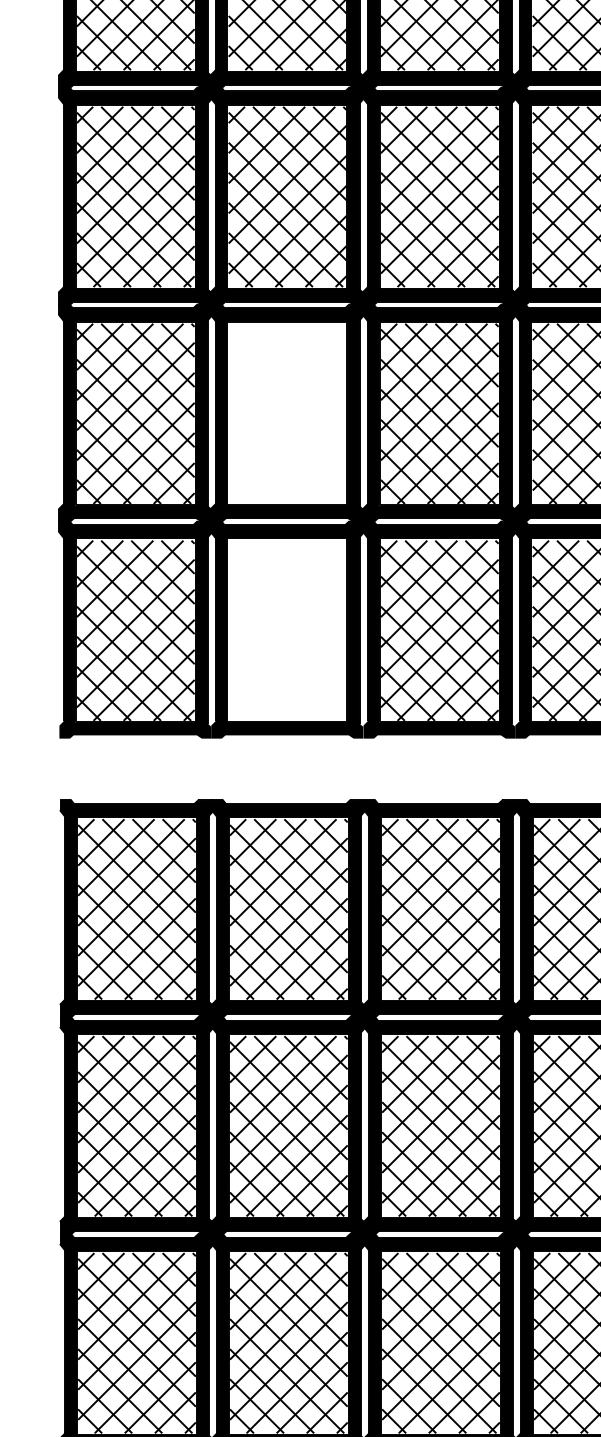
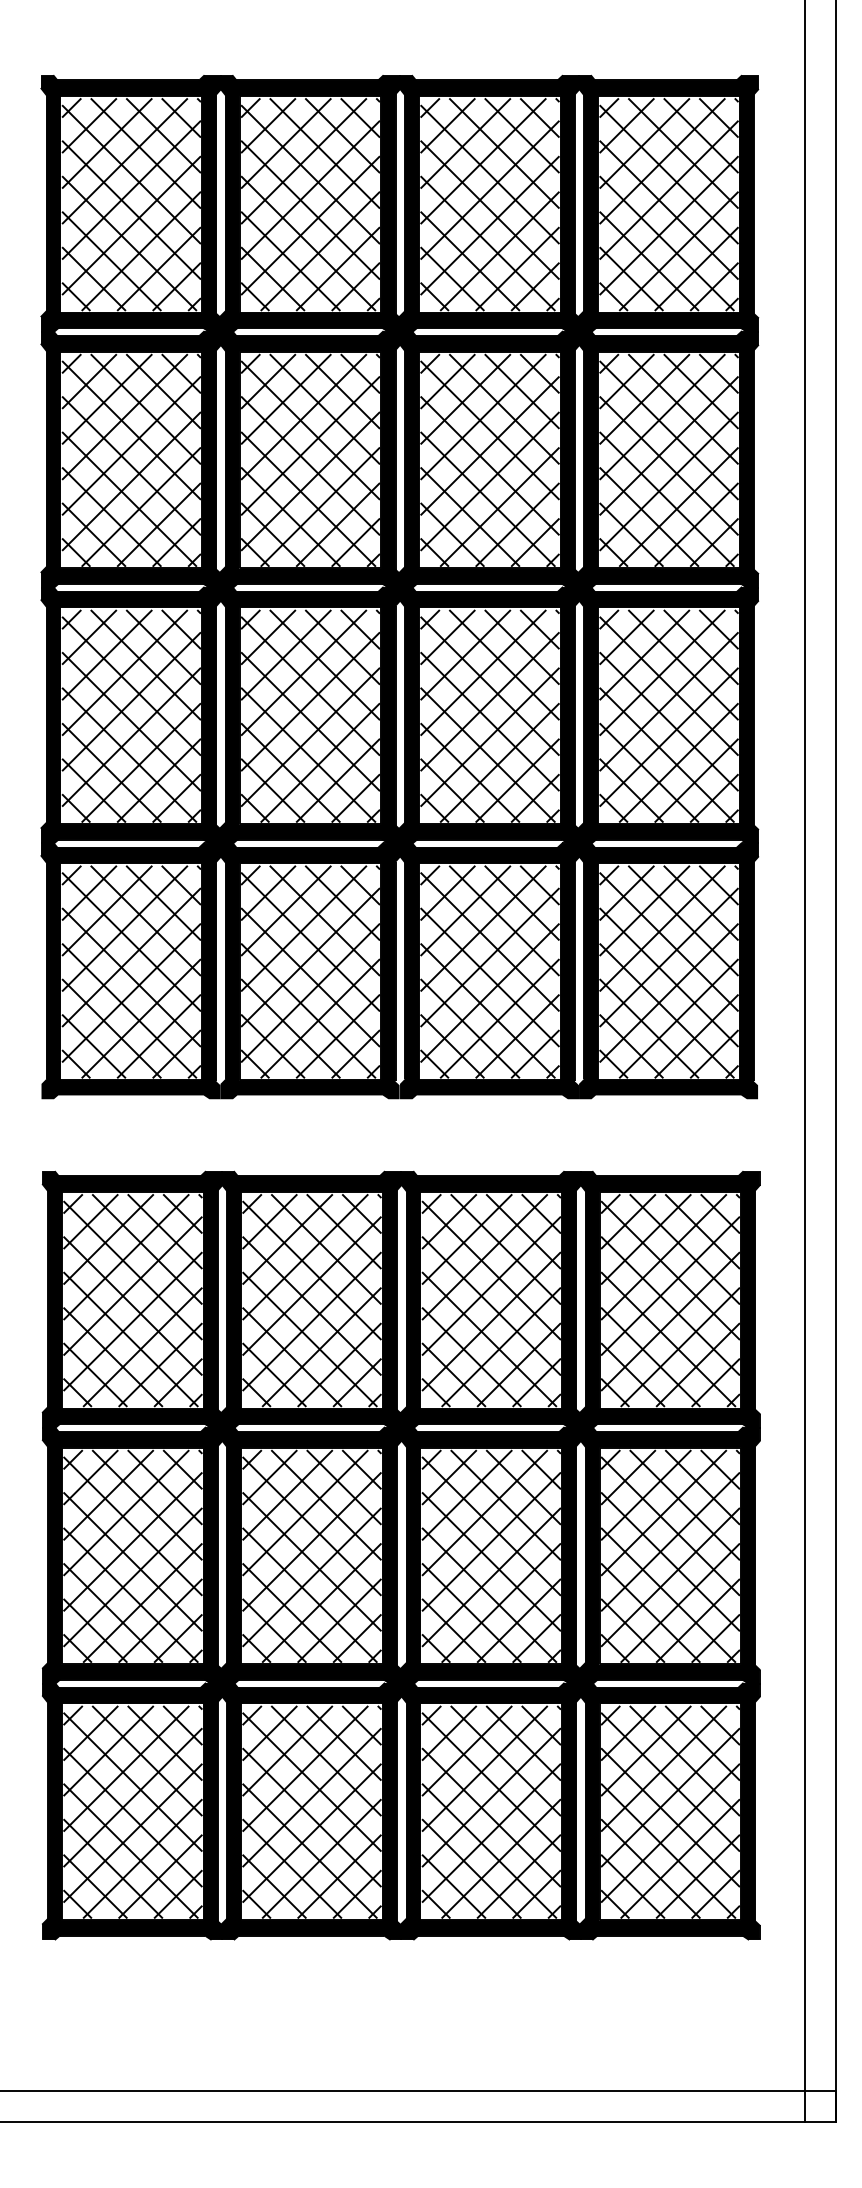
hatch: (287, 414) -> (310, 716), added
hatch: (287, 630) -> (310, 971), added

